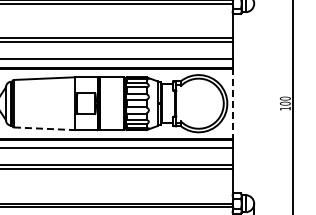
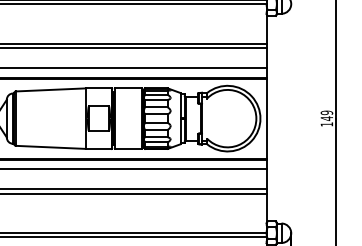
text: (284, 101) -> (325, 116), 100 -> 149
line: (232, 103) -> (266, 118), dashed -> solid
line: (44, 128) -> (50, 147), dashed -> solid

